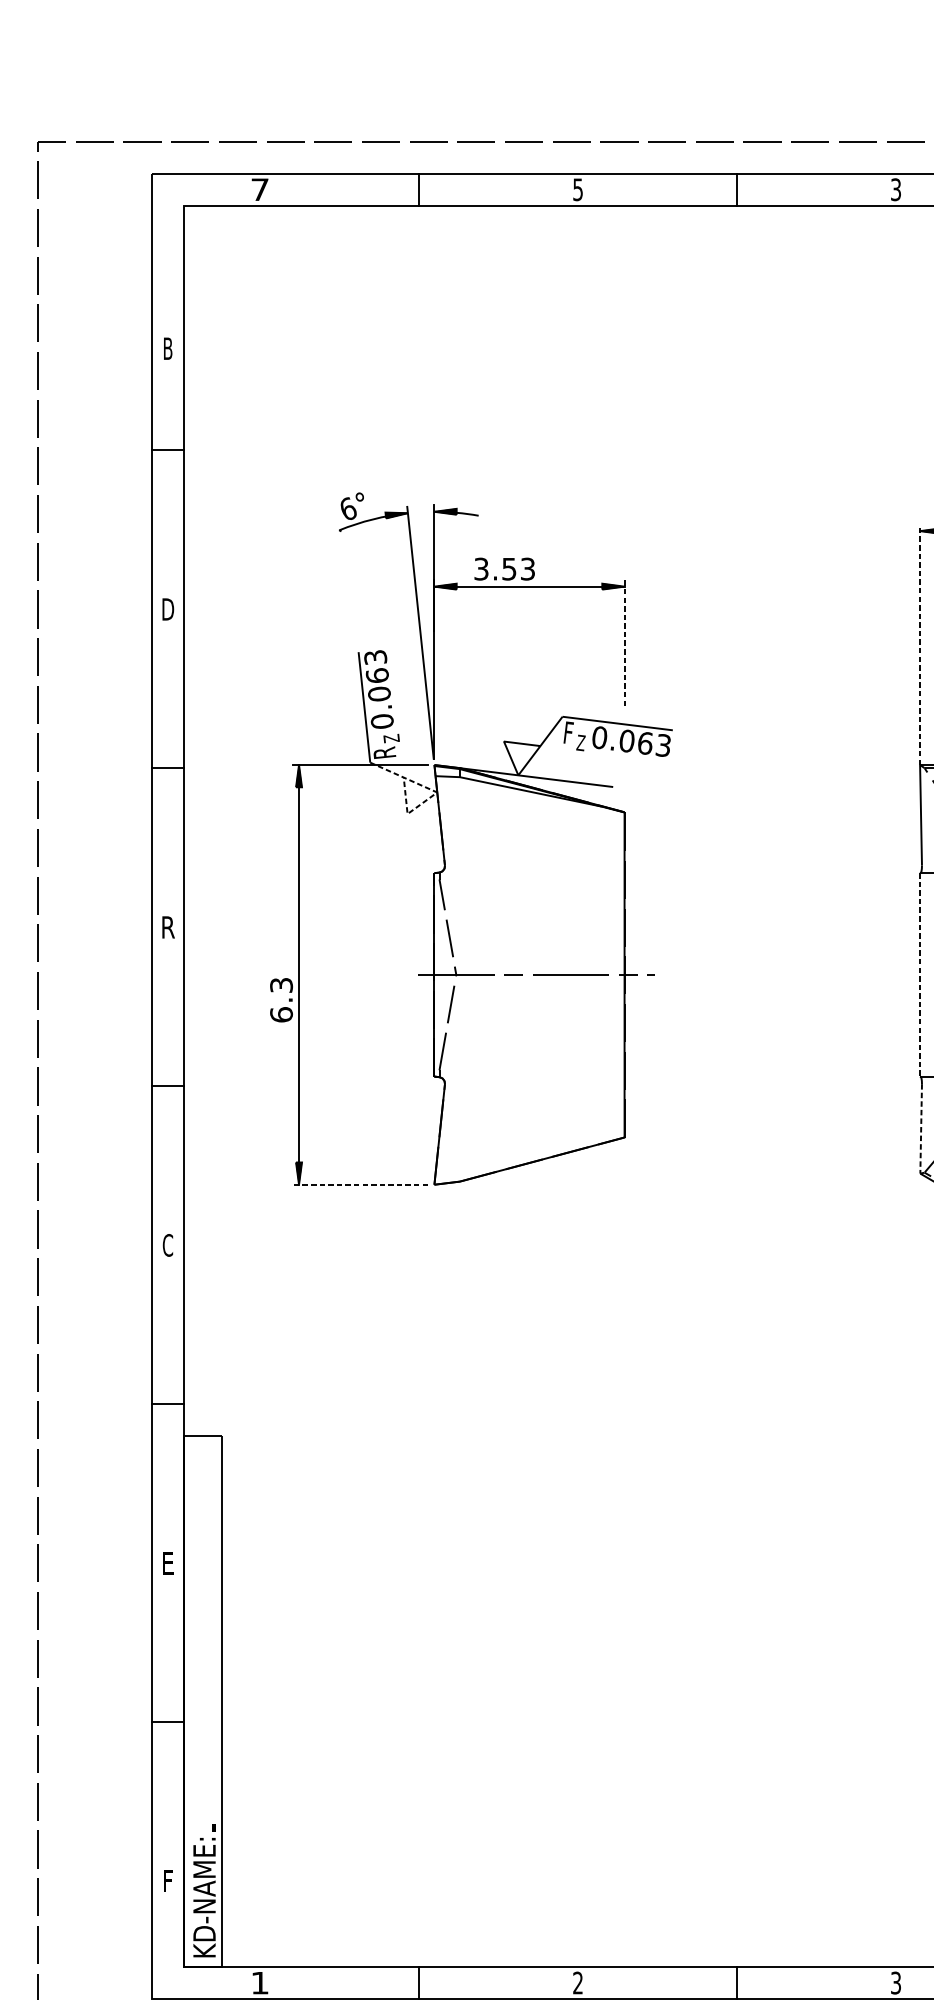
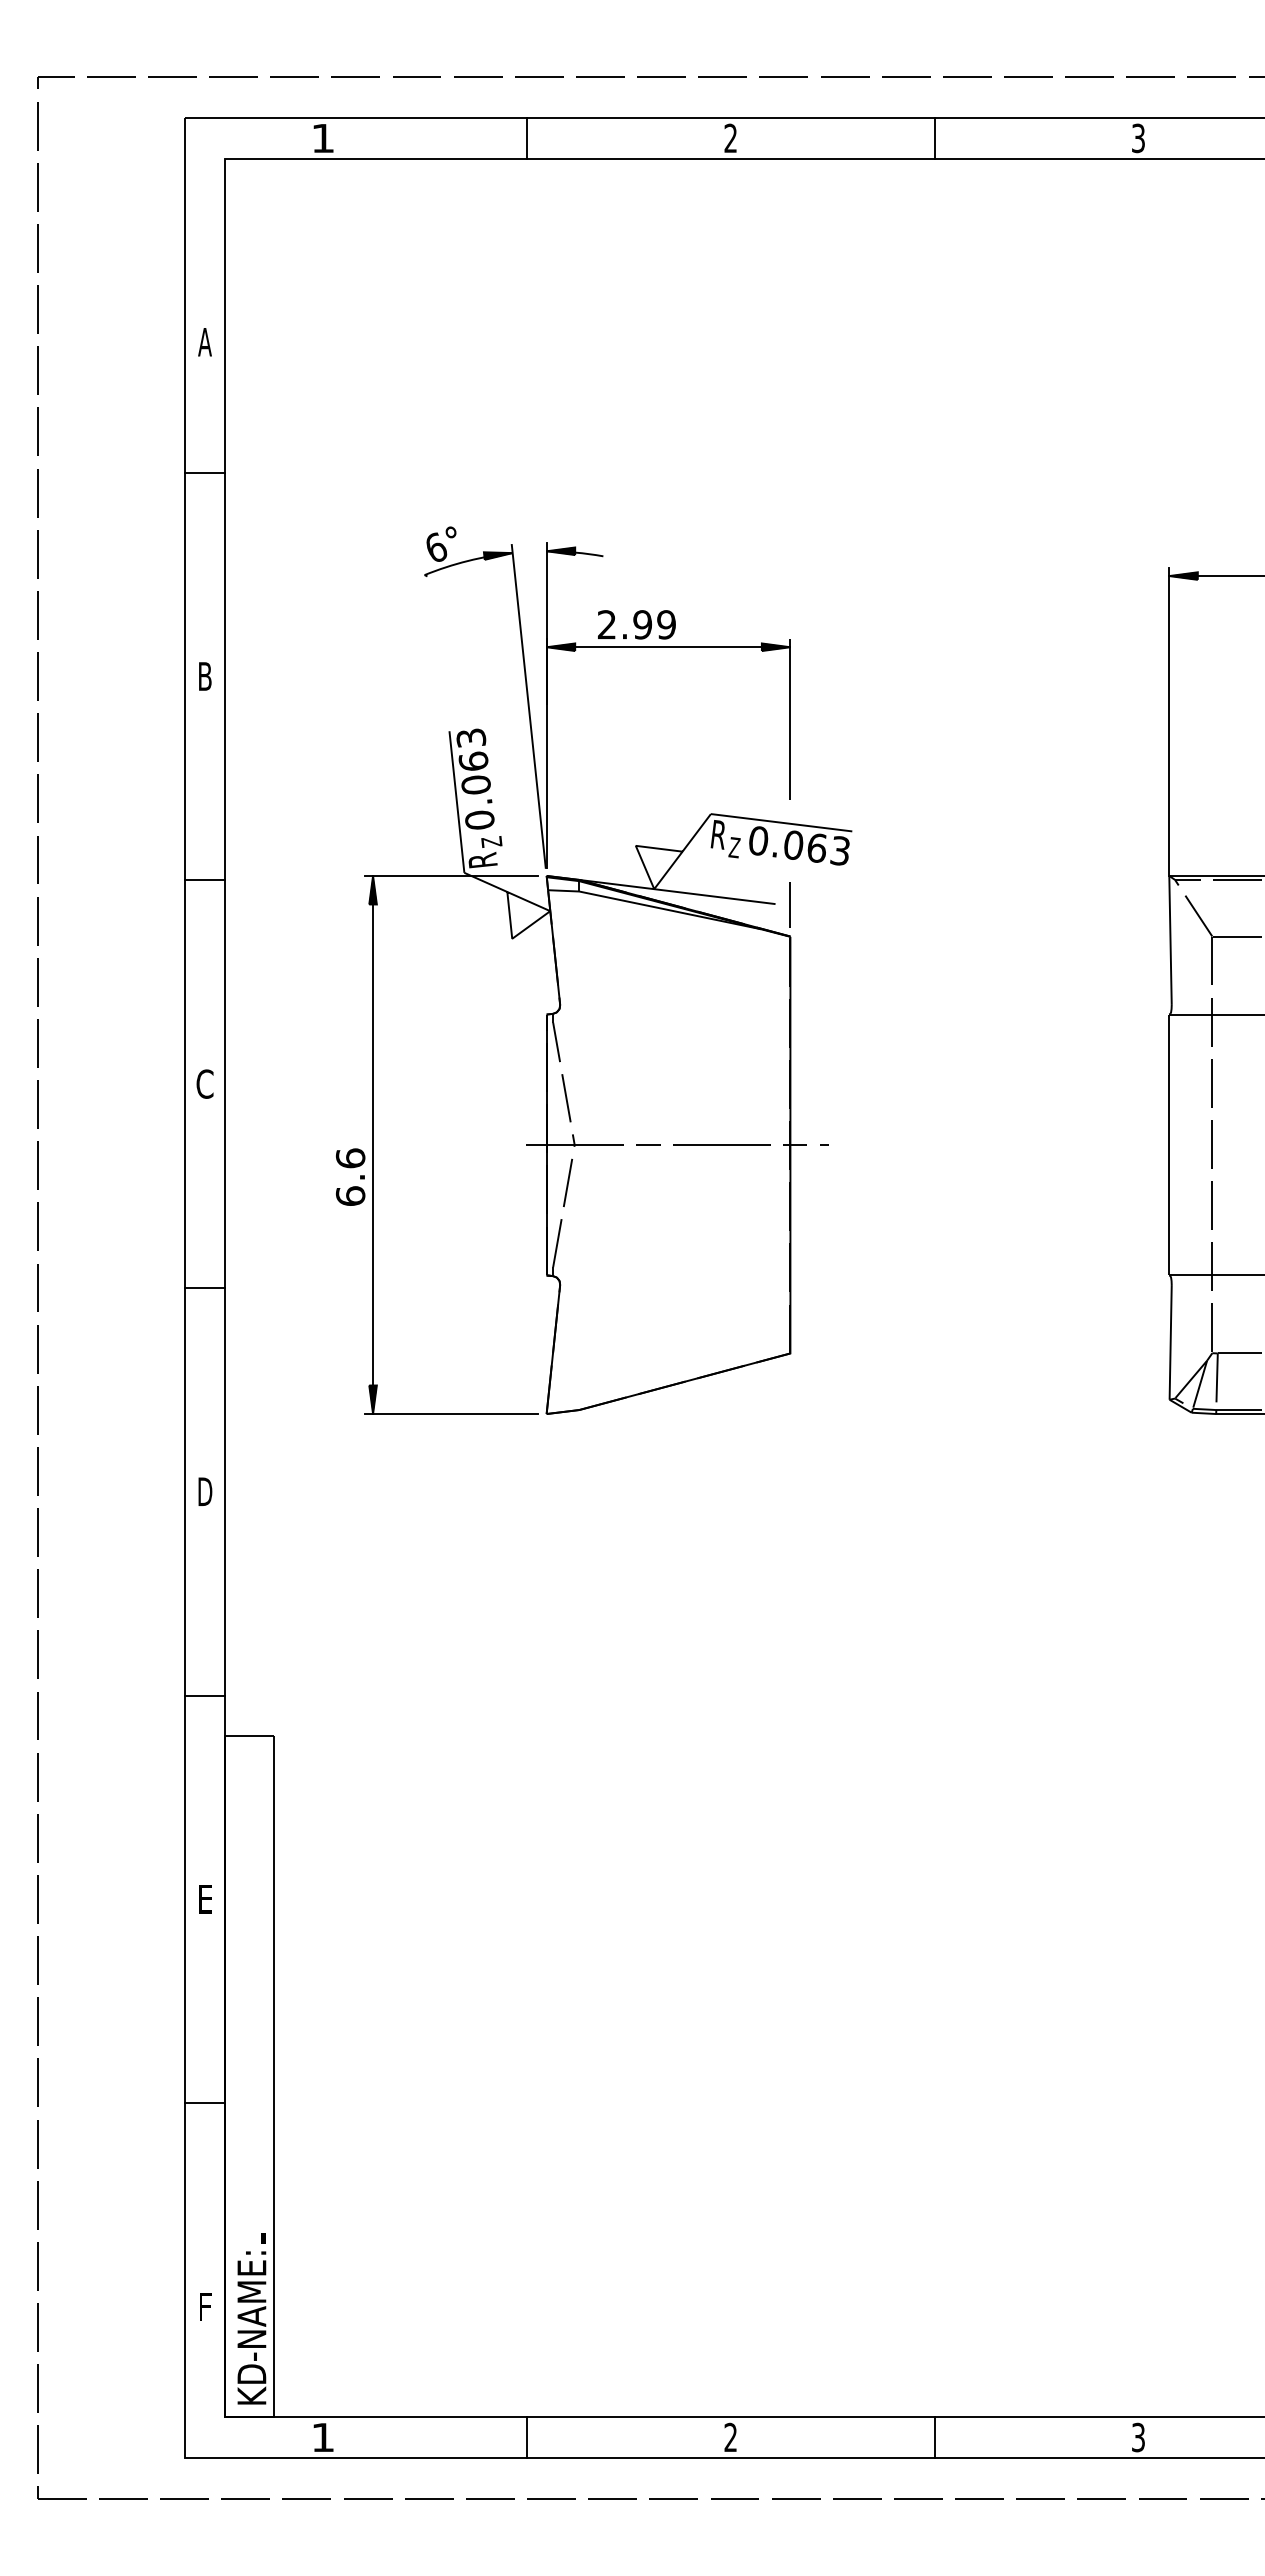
text: (259, 189) -> (322, 138), 7 -> 1
text: (577, 189) -> (730, 138), 5 -> 2
text: (167, 348) -> (204, 342), B -> A
text: (504, 568) -> (636, 624), 3.53 -> 2.99
text: (168, 609) -> (205, 676), D -> B
line: (624, 643) -> (790, 719), dashed -> solid
line: (920, 644) -> (1169, 721), dashed -> solid
text: (567, 732) -> (717, 834), F -> R
line: (623, 787) -> (789, 904), added
line: (436, 792) -> (549, 911), dashed -> solid
text: (167, 926) -> (204, 1083), R -> C
line: (920, 975) -> (1169, 1145), dashed -> solid
text: (281, 985) -> (350, 1158), 6.3 -> 6.6
line: (921, 1128) -> (1170, 1342), dashed -> solid
line: (360, 1185) -> (451, 1414), dashed -> solid
text: (168, 1245) -> (205, 1491), C -> D

